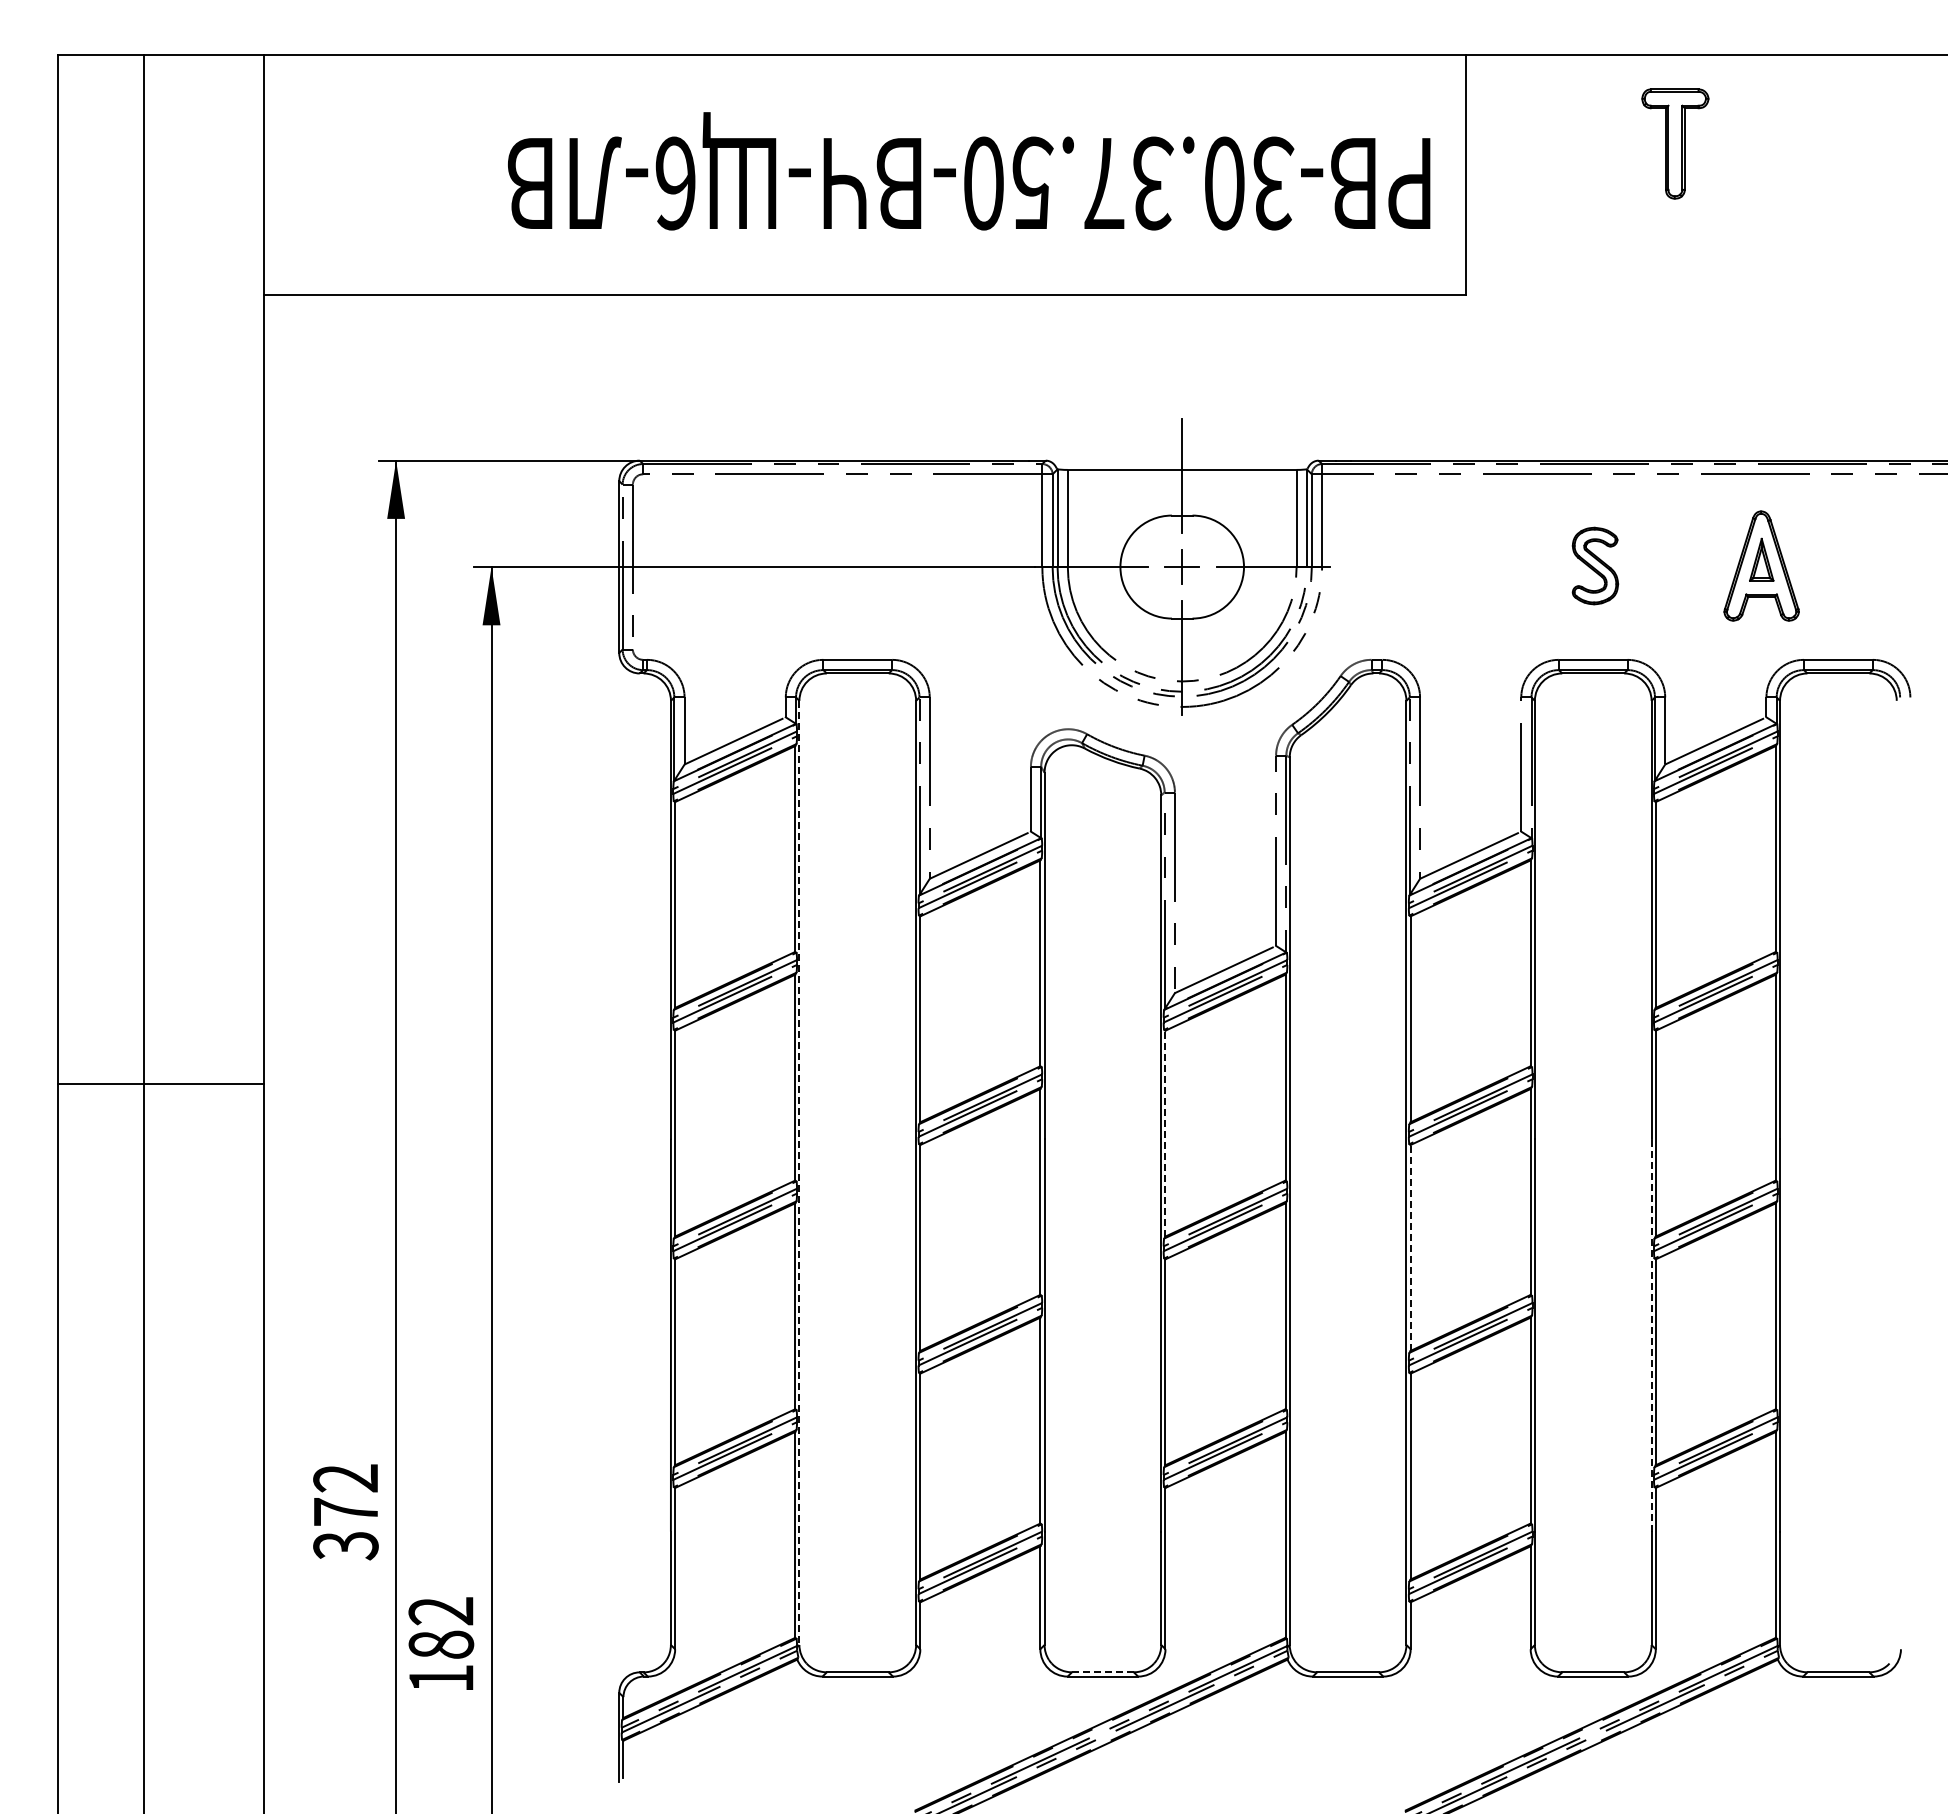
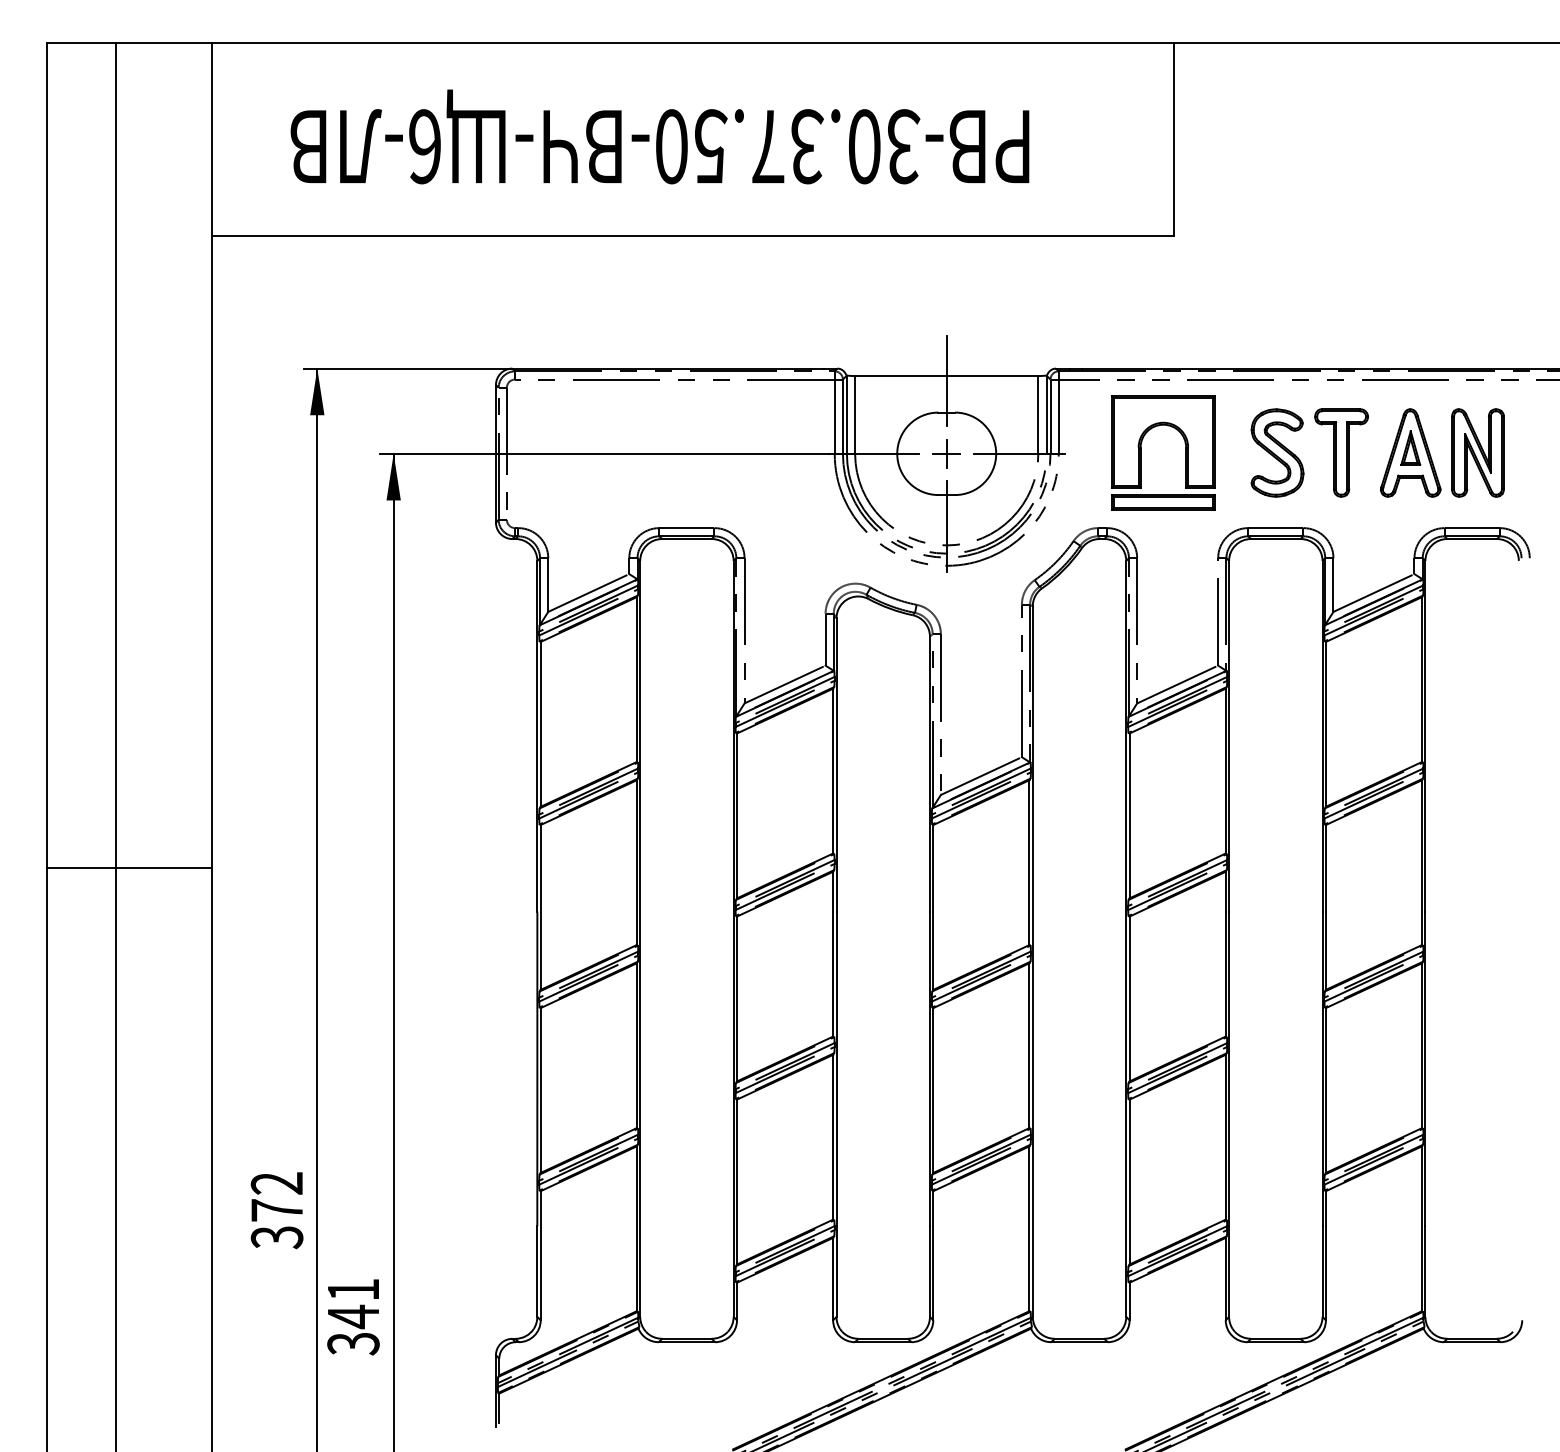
part: (1675, 143) -> (1341, 452), moved
text: (969, 171) -> (660, 137), moved
part: (1425, 558) -> (1141, 446), added
part: (1595, 565) -> (1277, 452), size x1.43
part: (1845, 565) -> (1477, 452), added
line: (1165, 1133) -> (933, 907), dashed -> solid
line: (799, 1173) -> (640, 939), dashed -> solid
line: (1410, 1247) -> (1129, 998), dashed -> solid
line: (1651, 1334) -> (1322, 1068), dashed -> solid
text: (441, 1645) -> (353, 1317), 182 -> 341
line: (1102, 1672) -> (882, 1338), dashed -> solid

